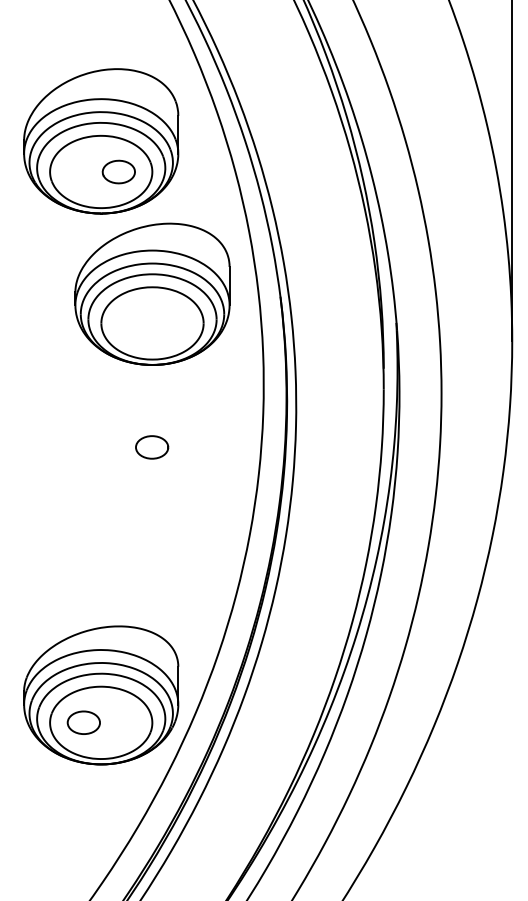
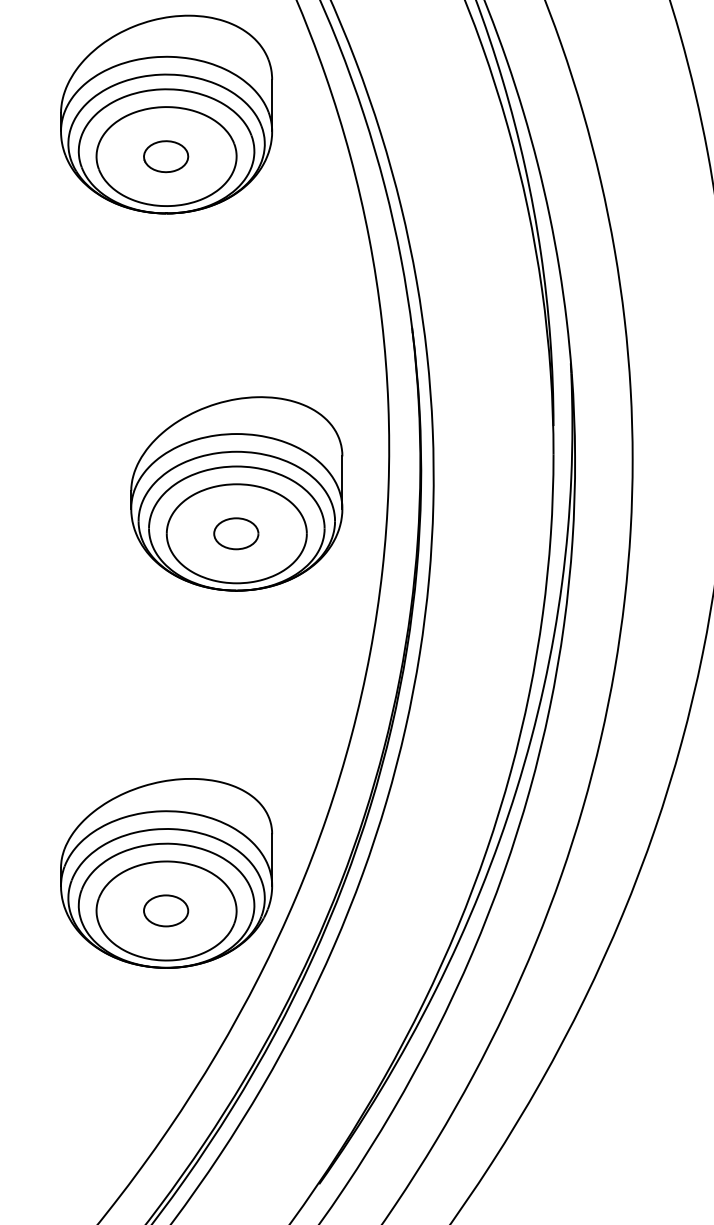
part: (118, 171) -> (165, 155), moved
part: (152, 293) -> (236, 492), moved
part: (83, 722) -> (165, 910), moved

